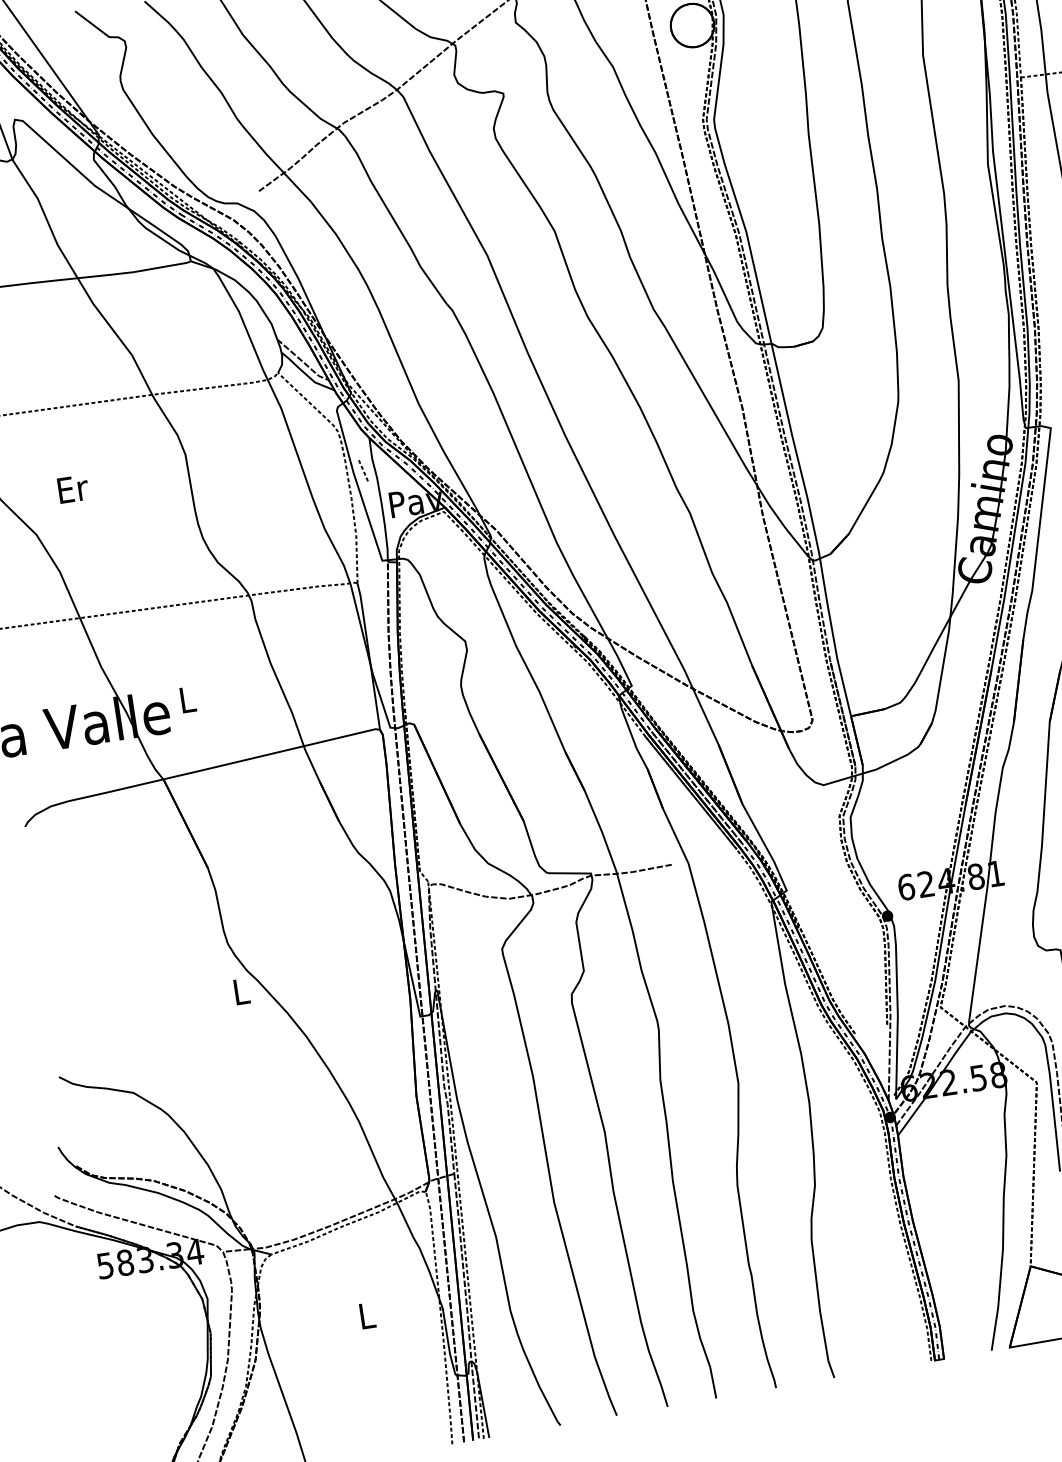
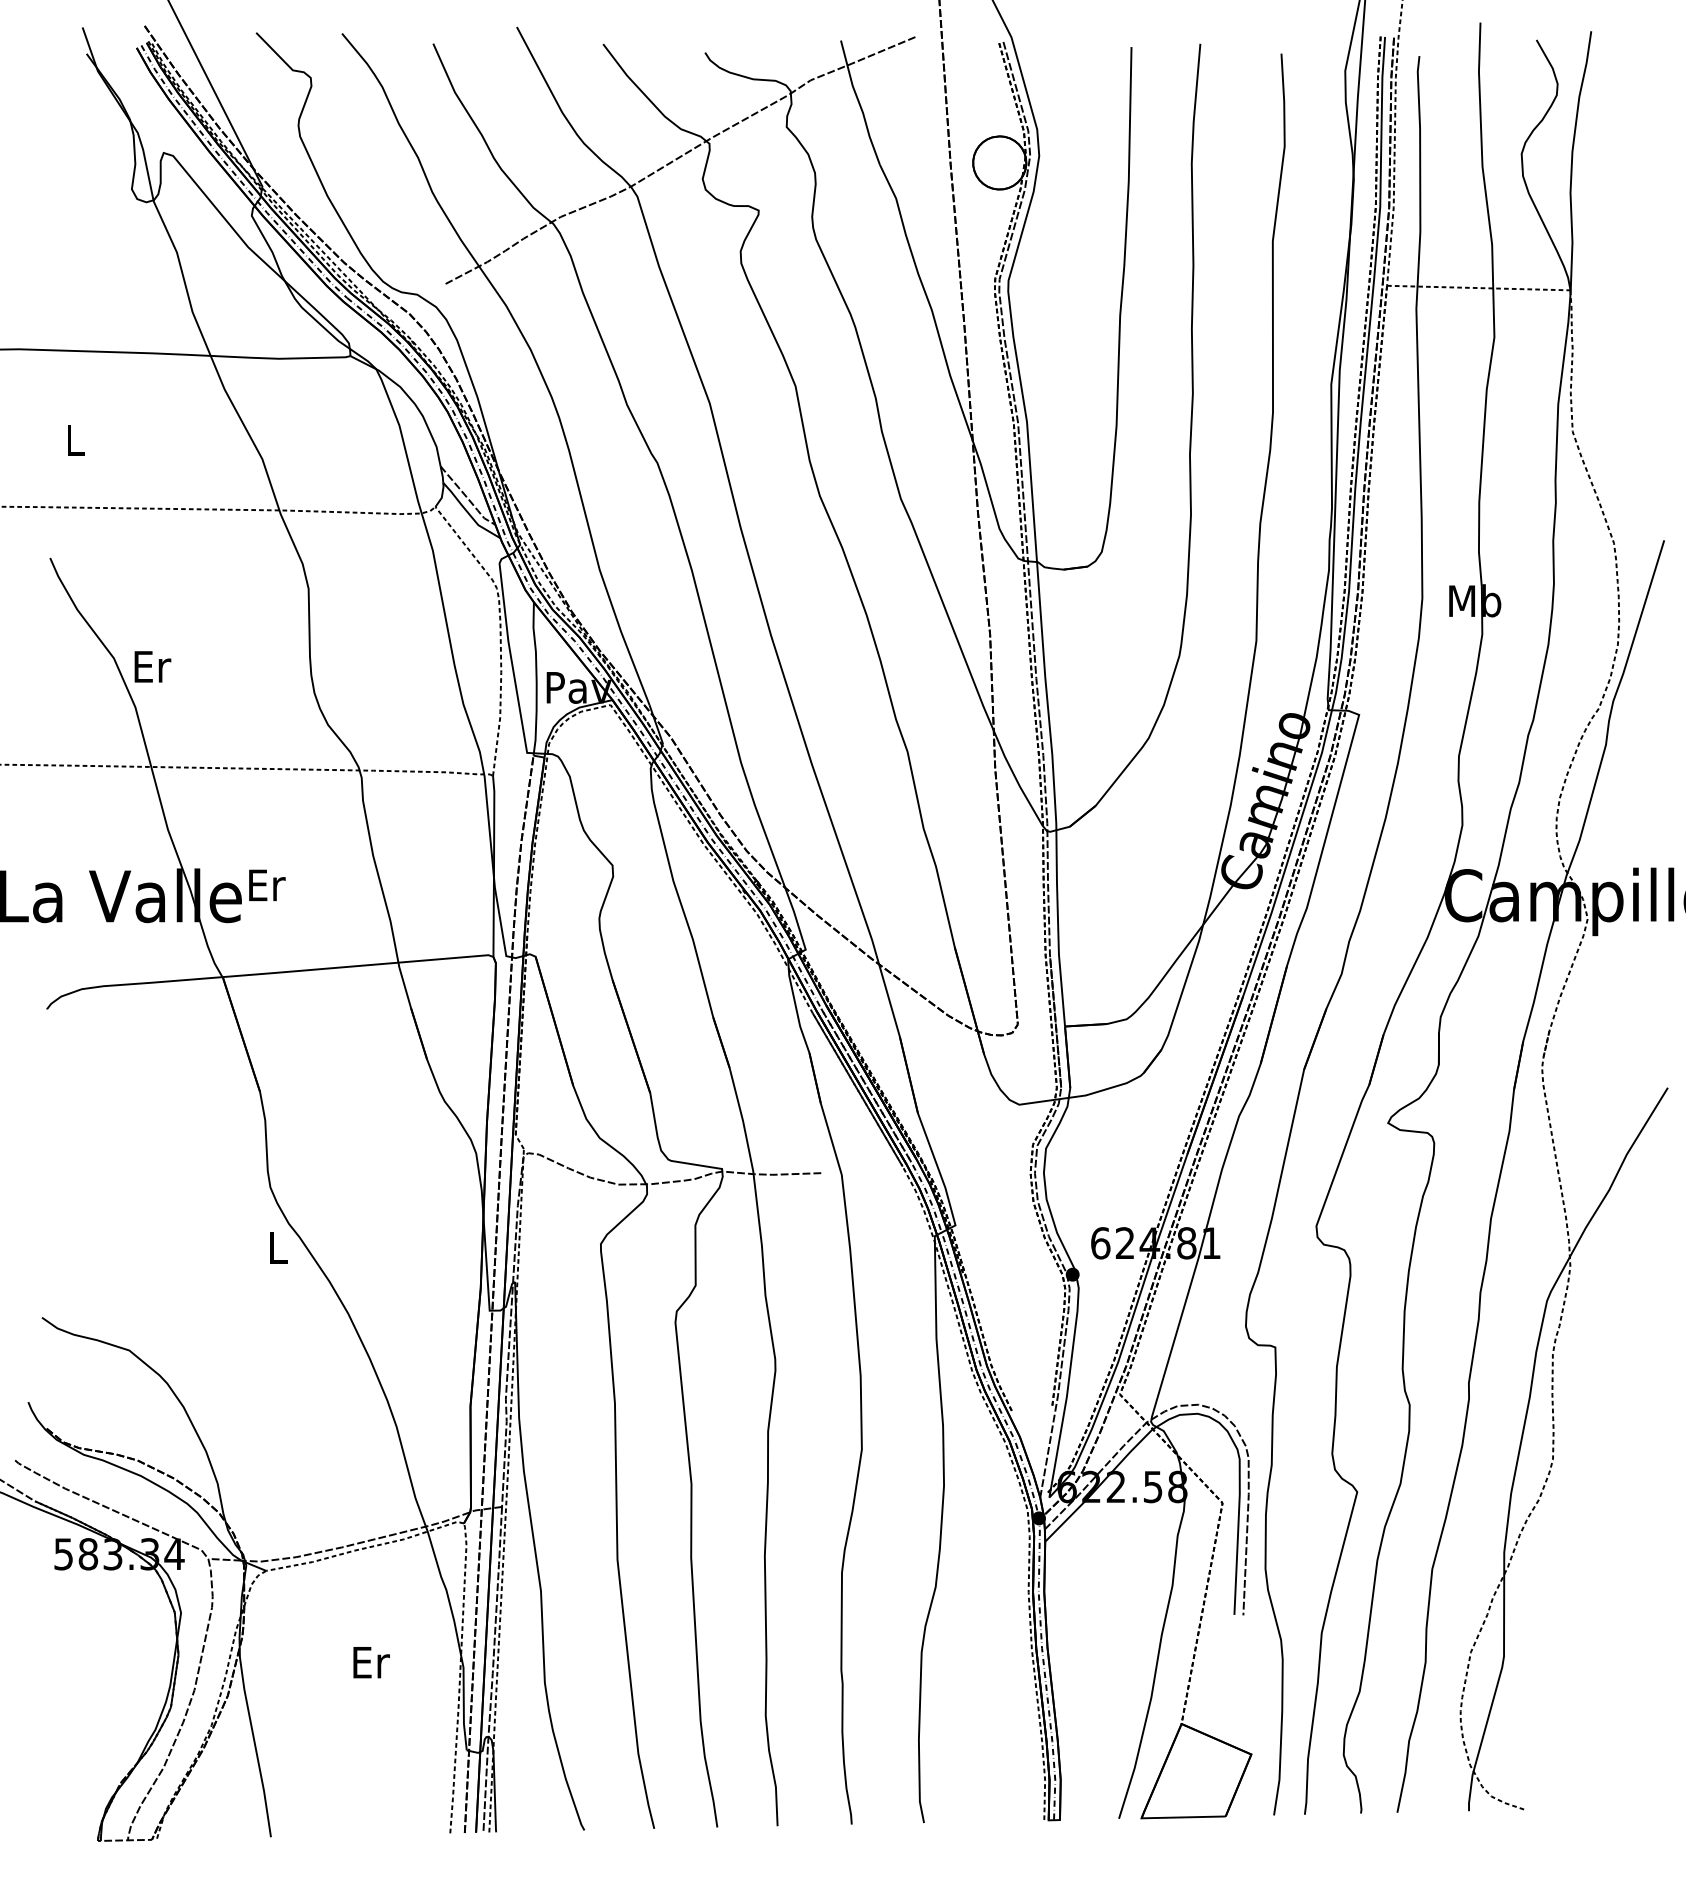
line: (363, 469) -> (520, 639), removed
text: (73, 488) -> (152, 666), moved
text: (188, 699) -> (267, 885), L -> Er
text: (367, 1315) -> (371, 1662), L -> Er

